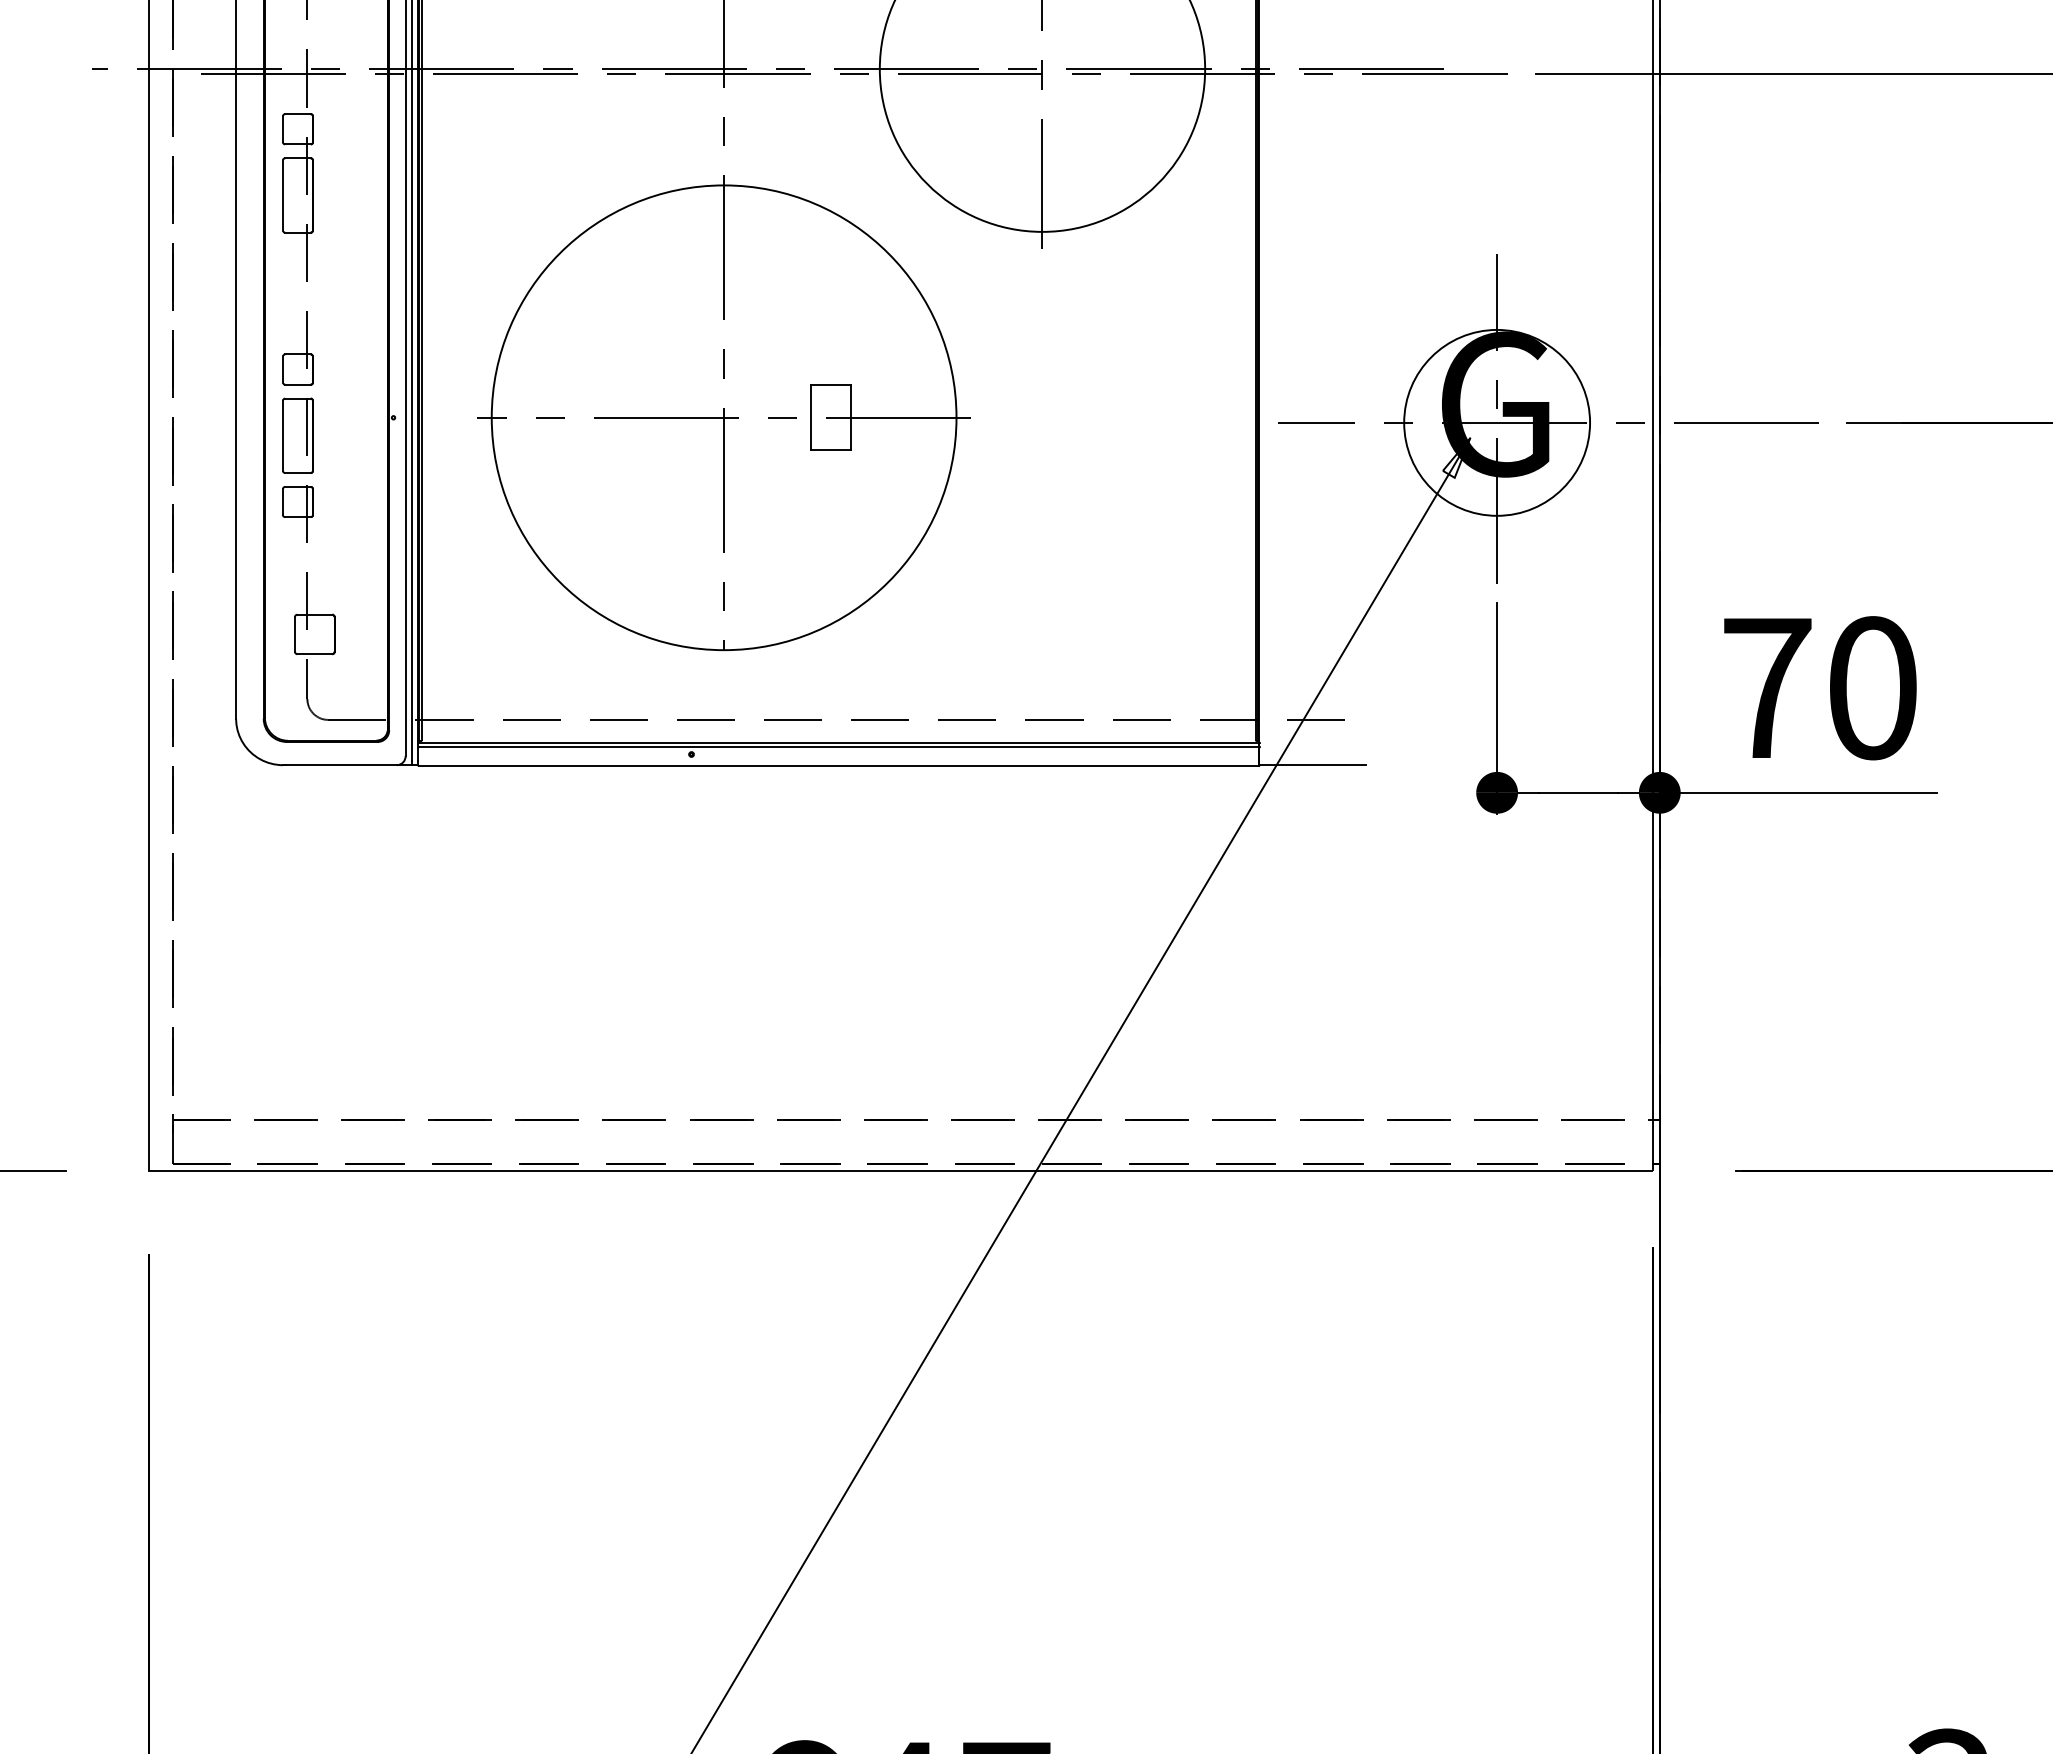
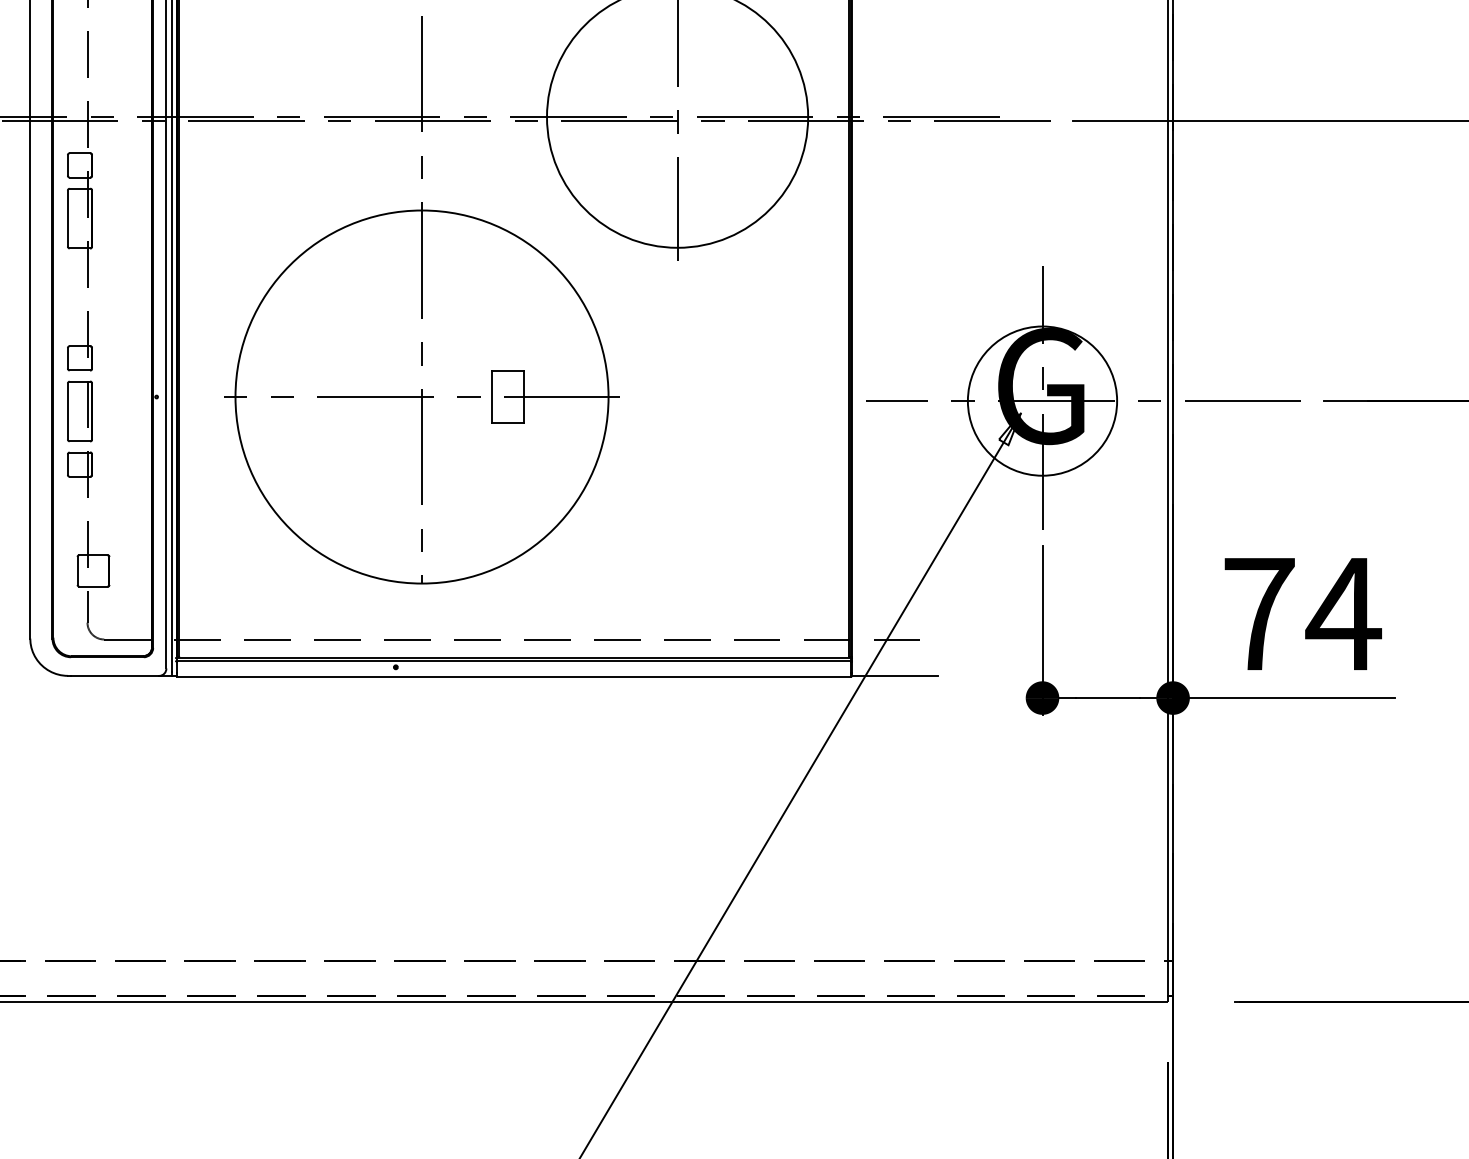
text: (1872, 688) -> (1343, 614), 70 -> 74

